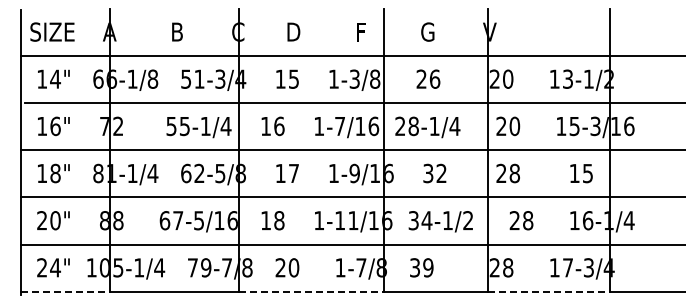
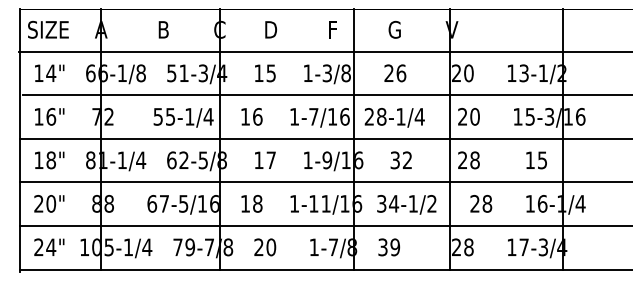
line: (65, 291) -> (60, 269), dashed -> solid
line: (311, 291) -> (287, 269), dashed -> solid
line: (548, 291) -> (506, 269), dashed -> solid

